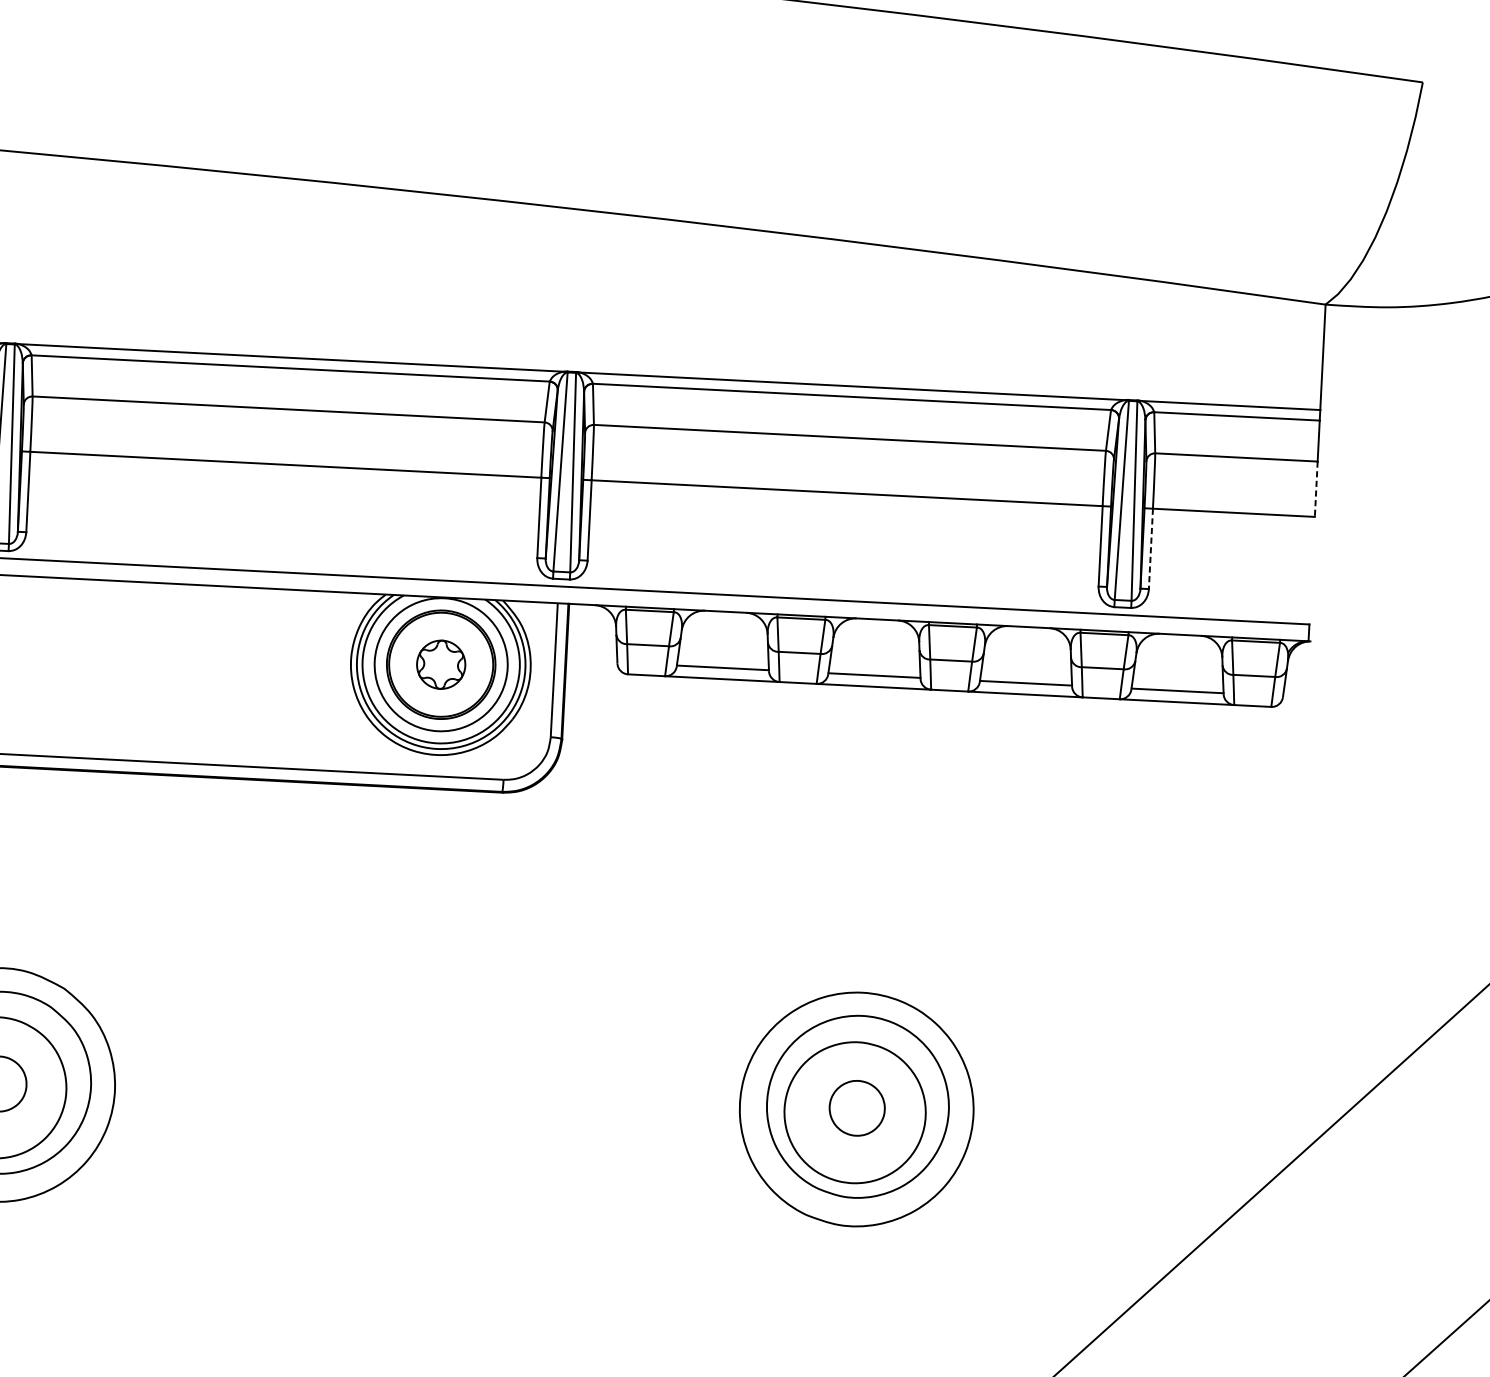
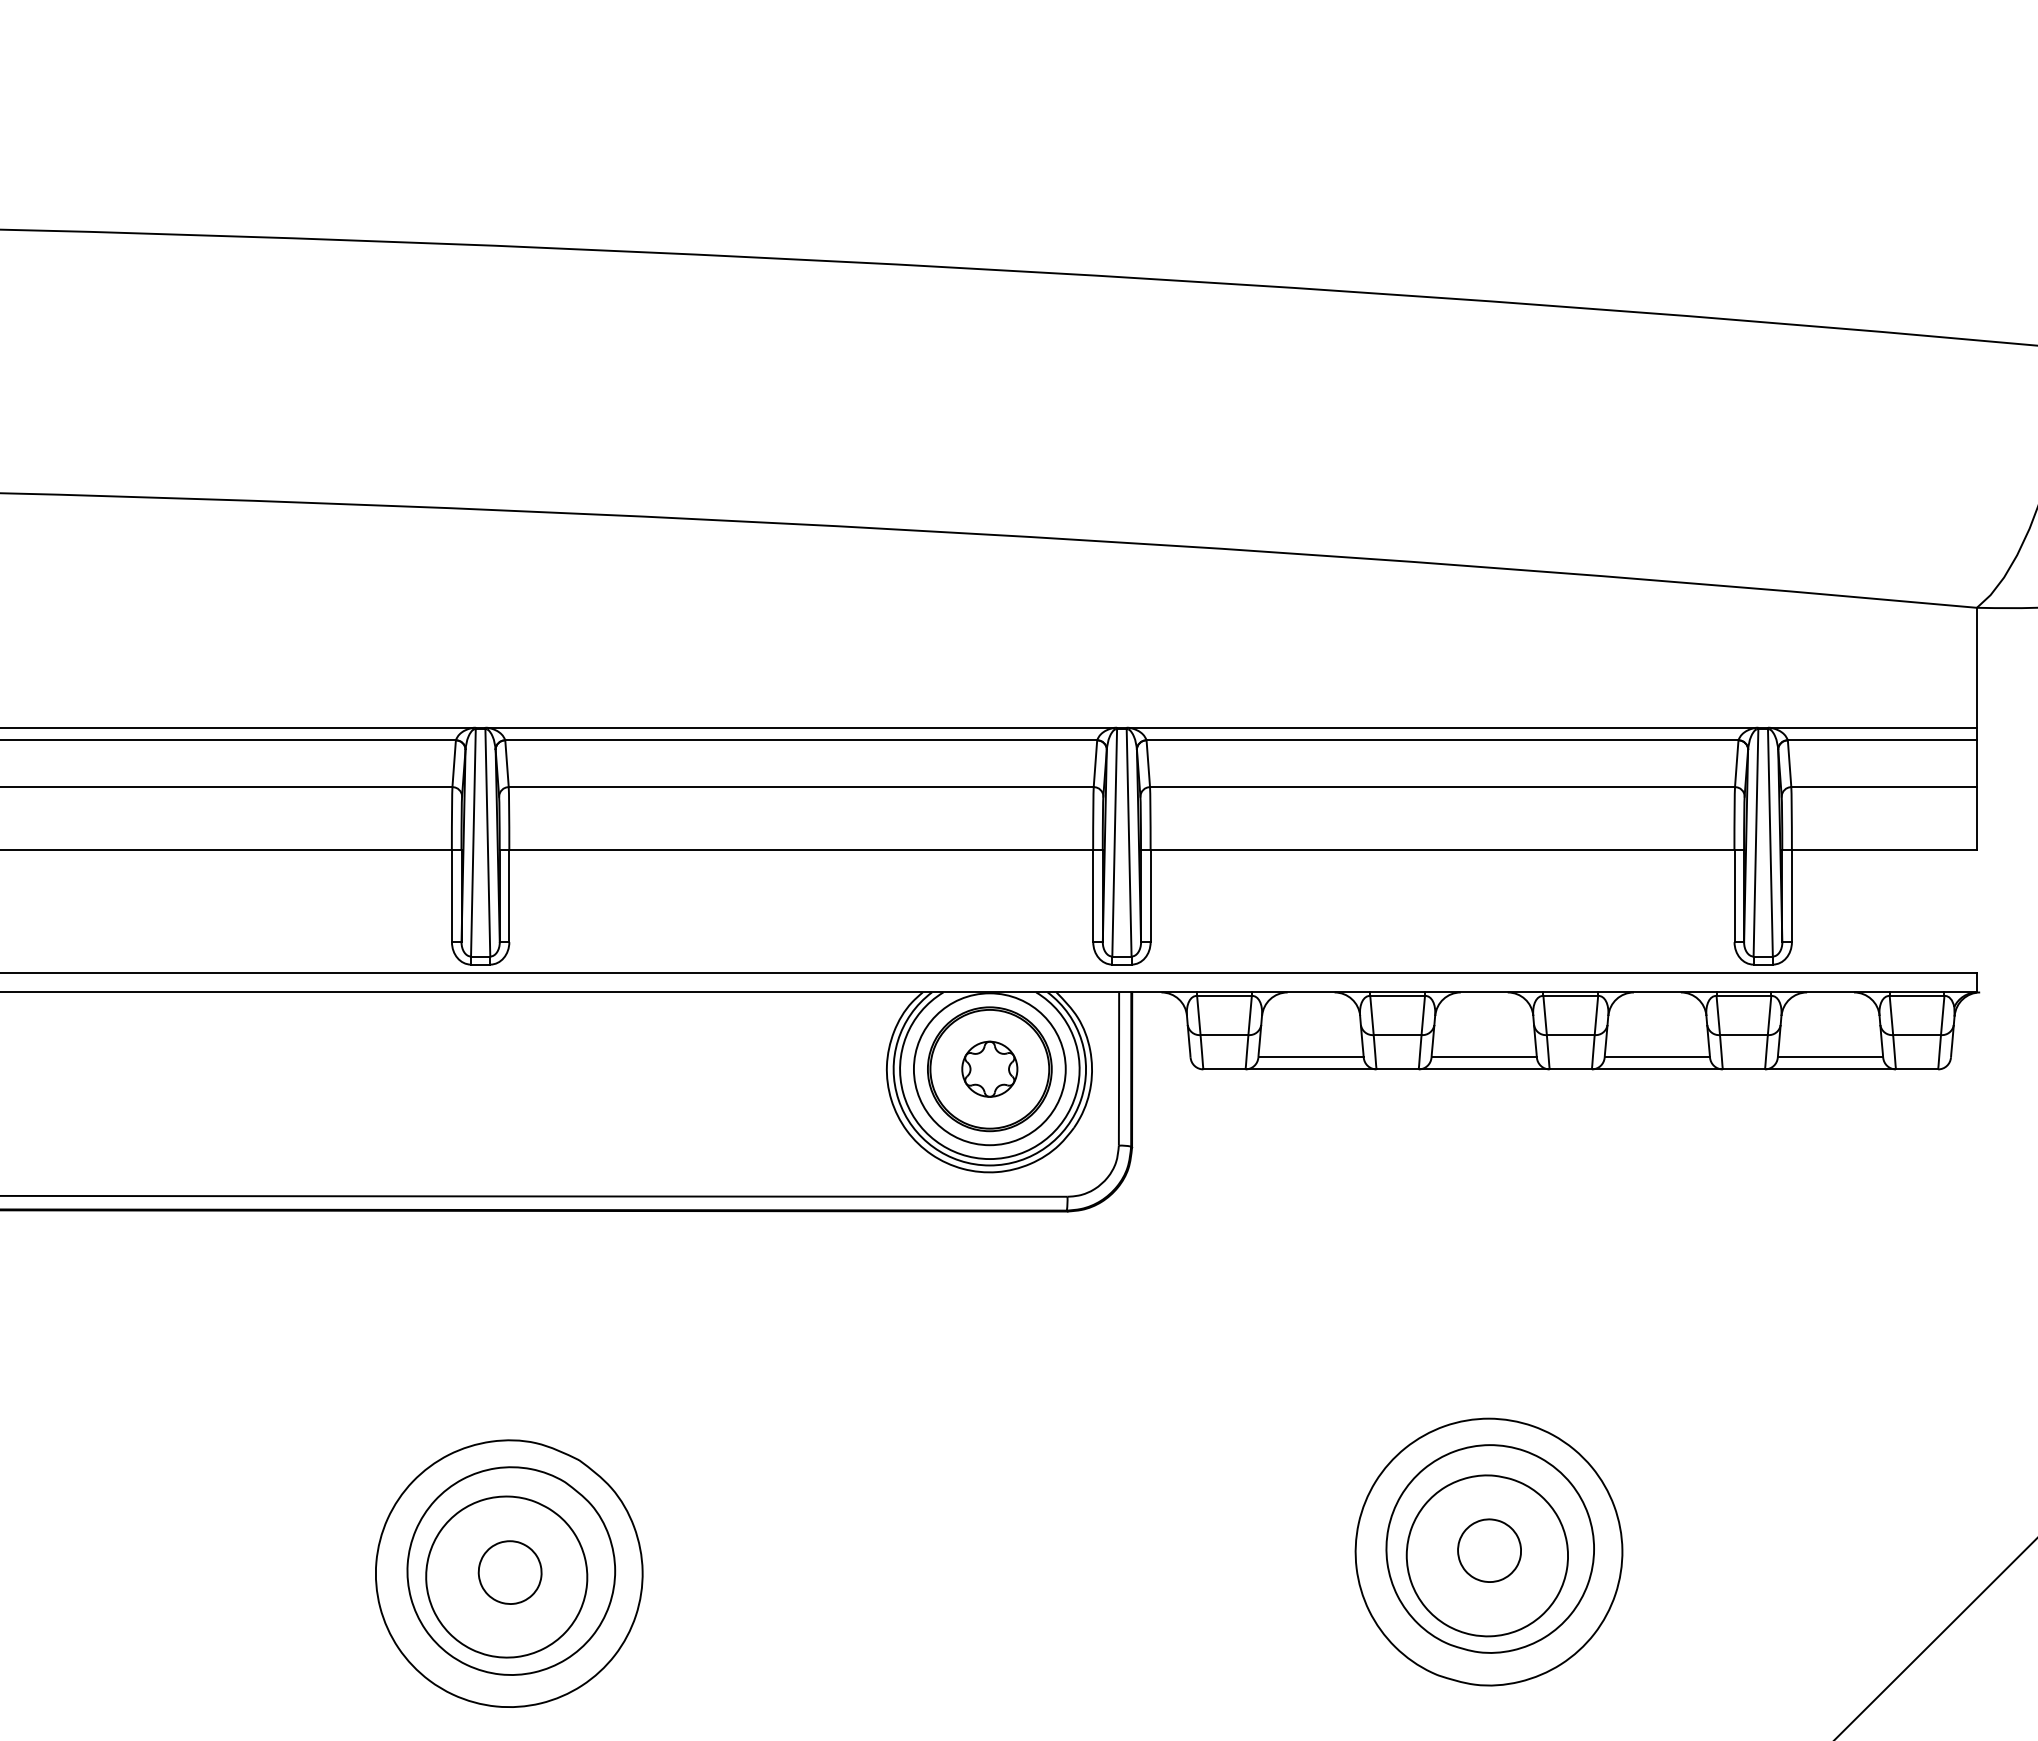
line: (1315, 489) -> (1976, 818), dashed -> solid
line: (1150, 549) -> (1791, 896), dashed -> solid

